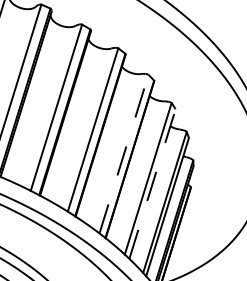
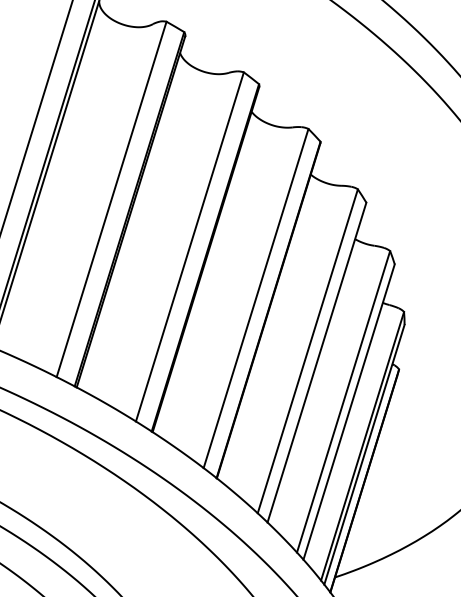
line: (124, 153) -> (257, 297), dashed -> solid
line: (152, 183) -> (316, 361), dashed -> solid

